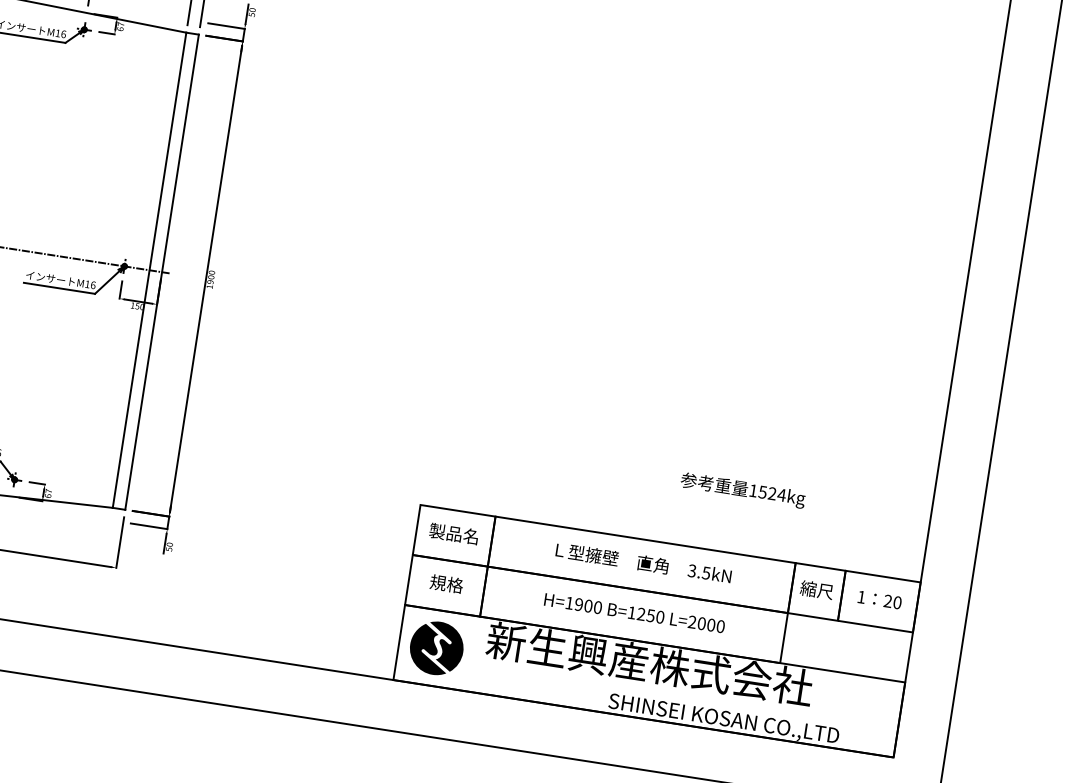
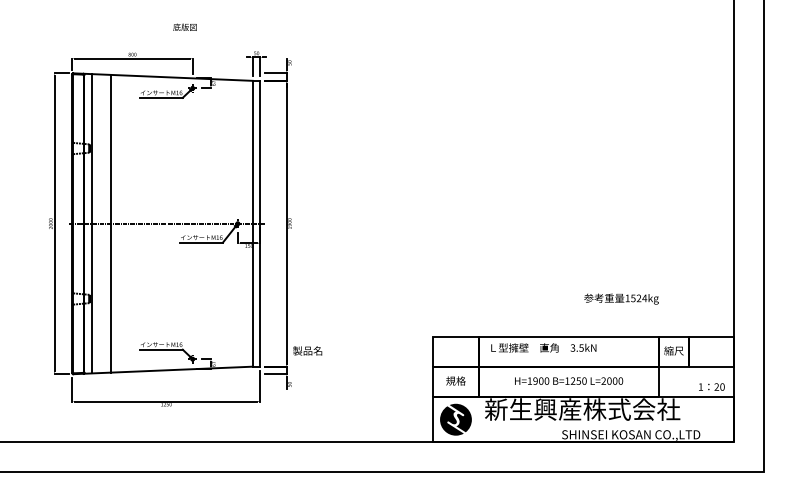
text: (453, 533) -> (307, 350), moved
text: (643, 562) -> (543, 347), moved
text: (879, 598) -> (711, 386), moved

